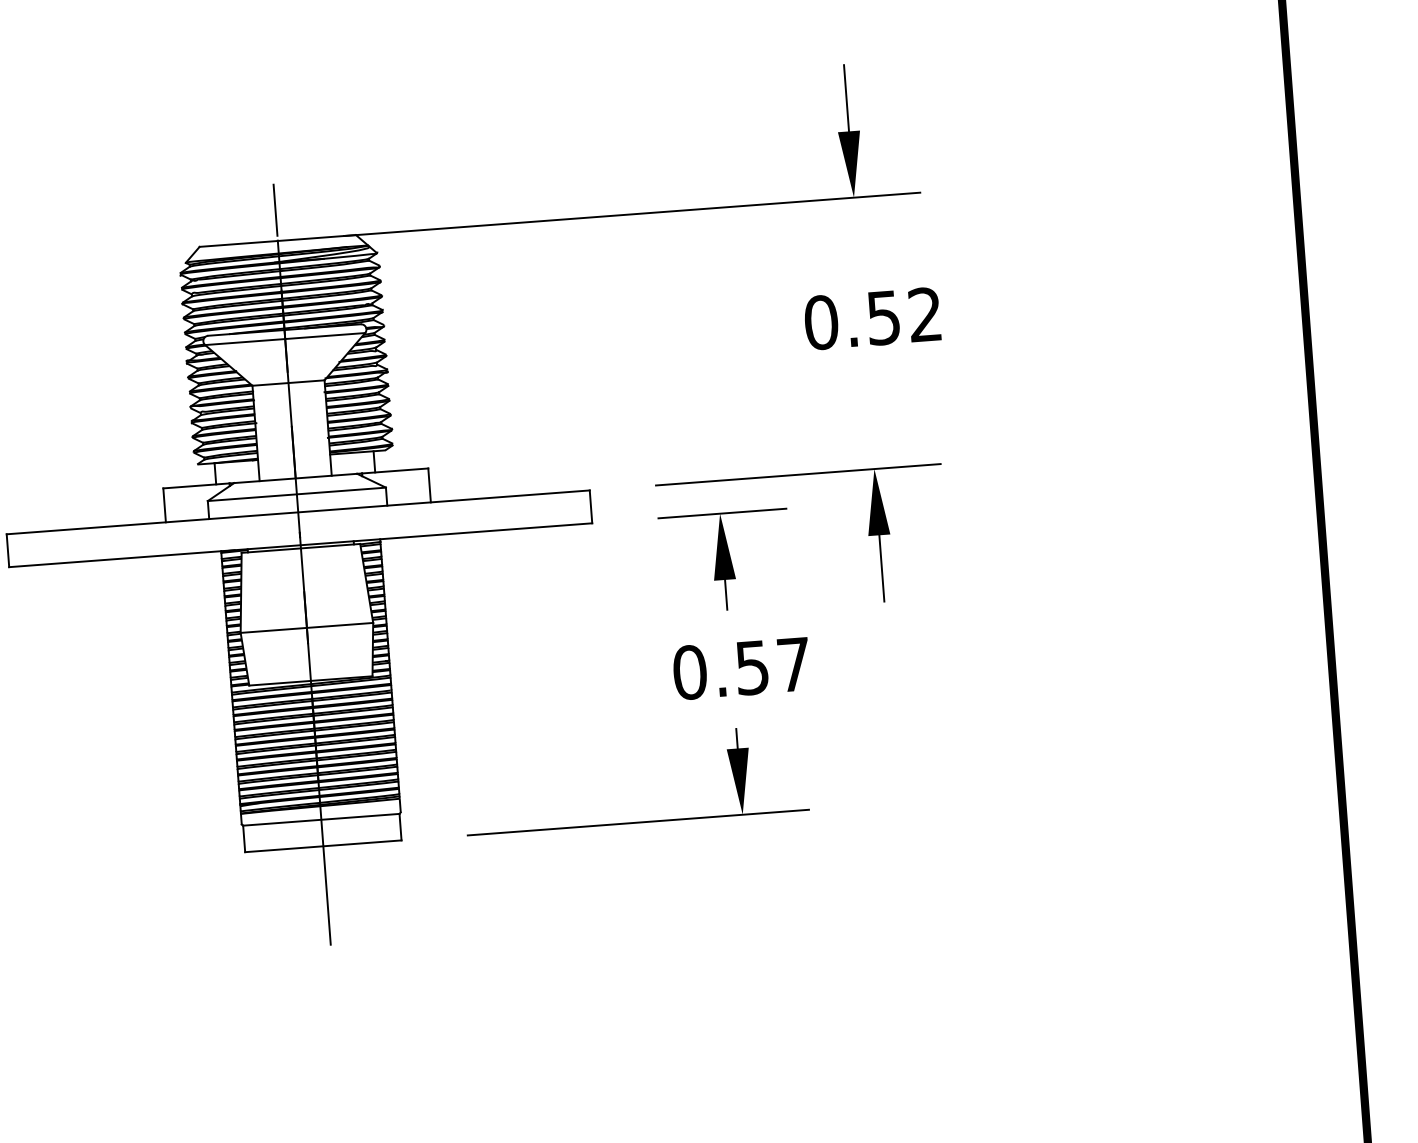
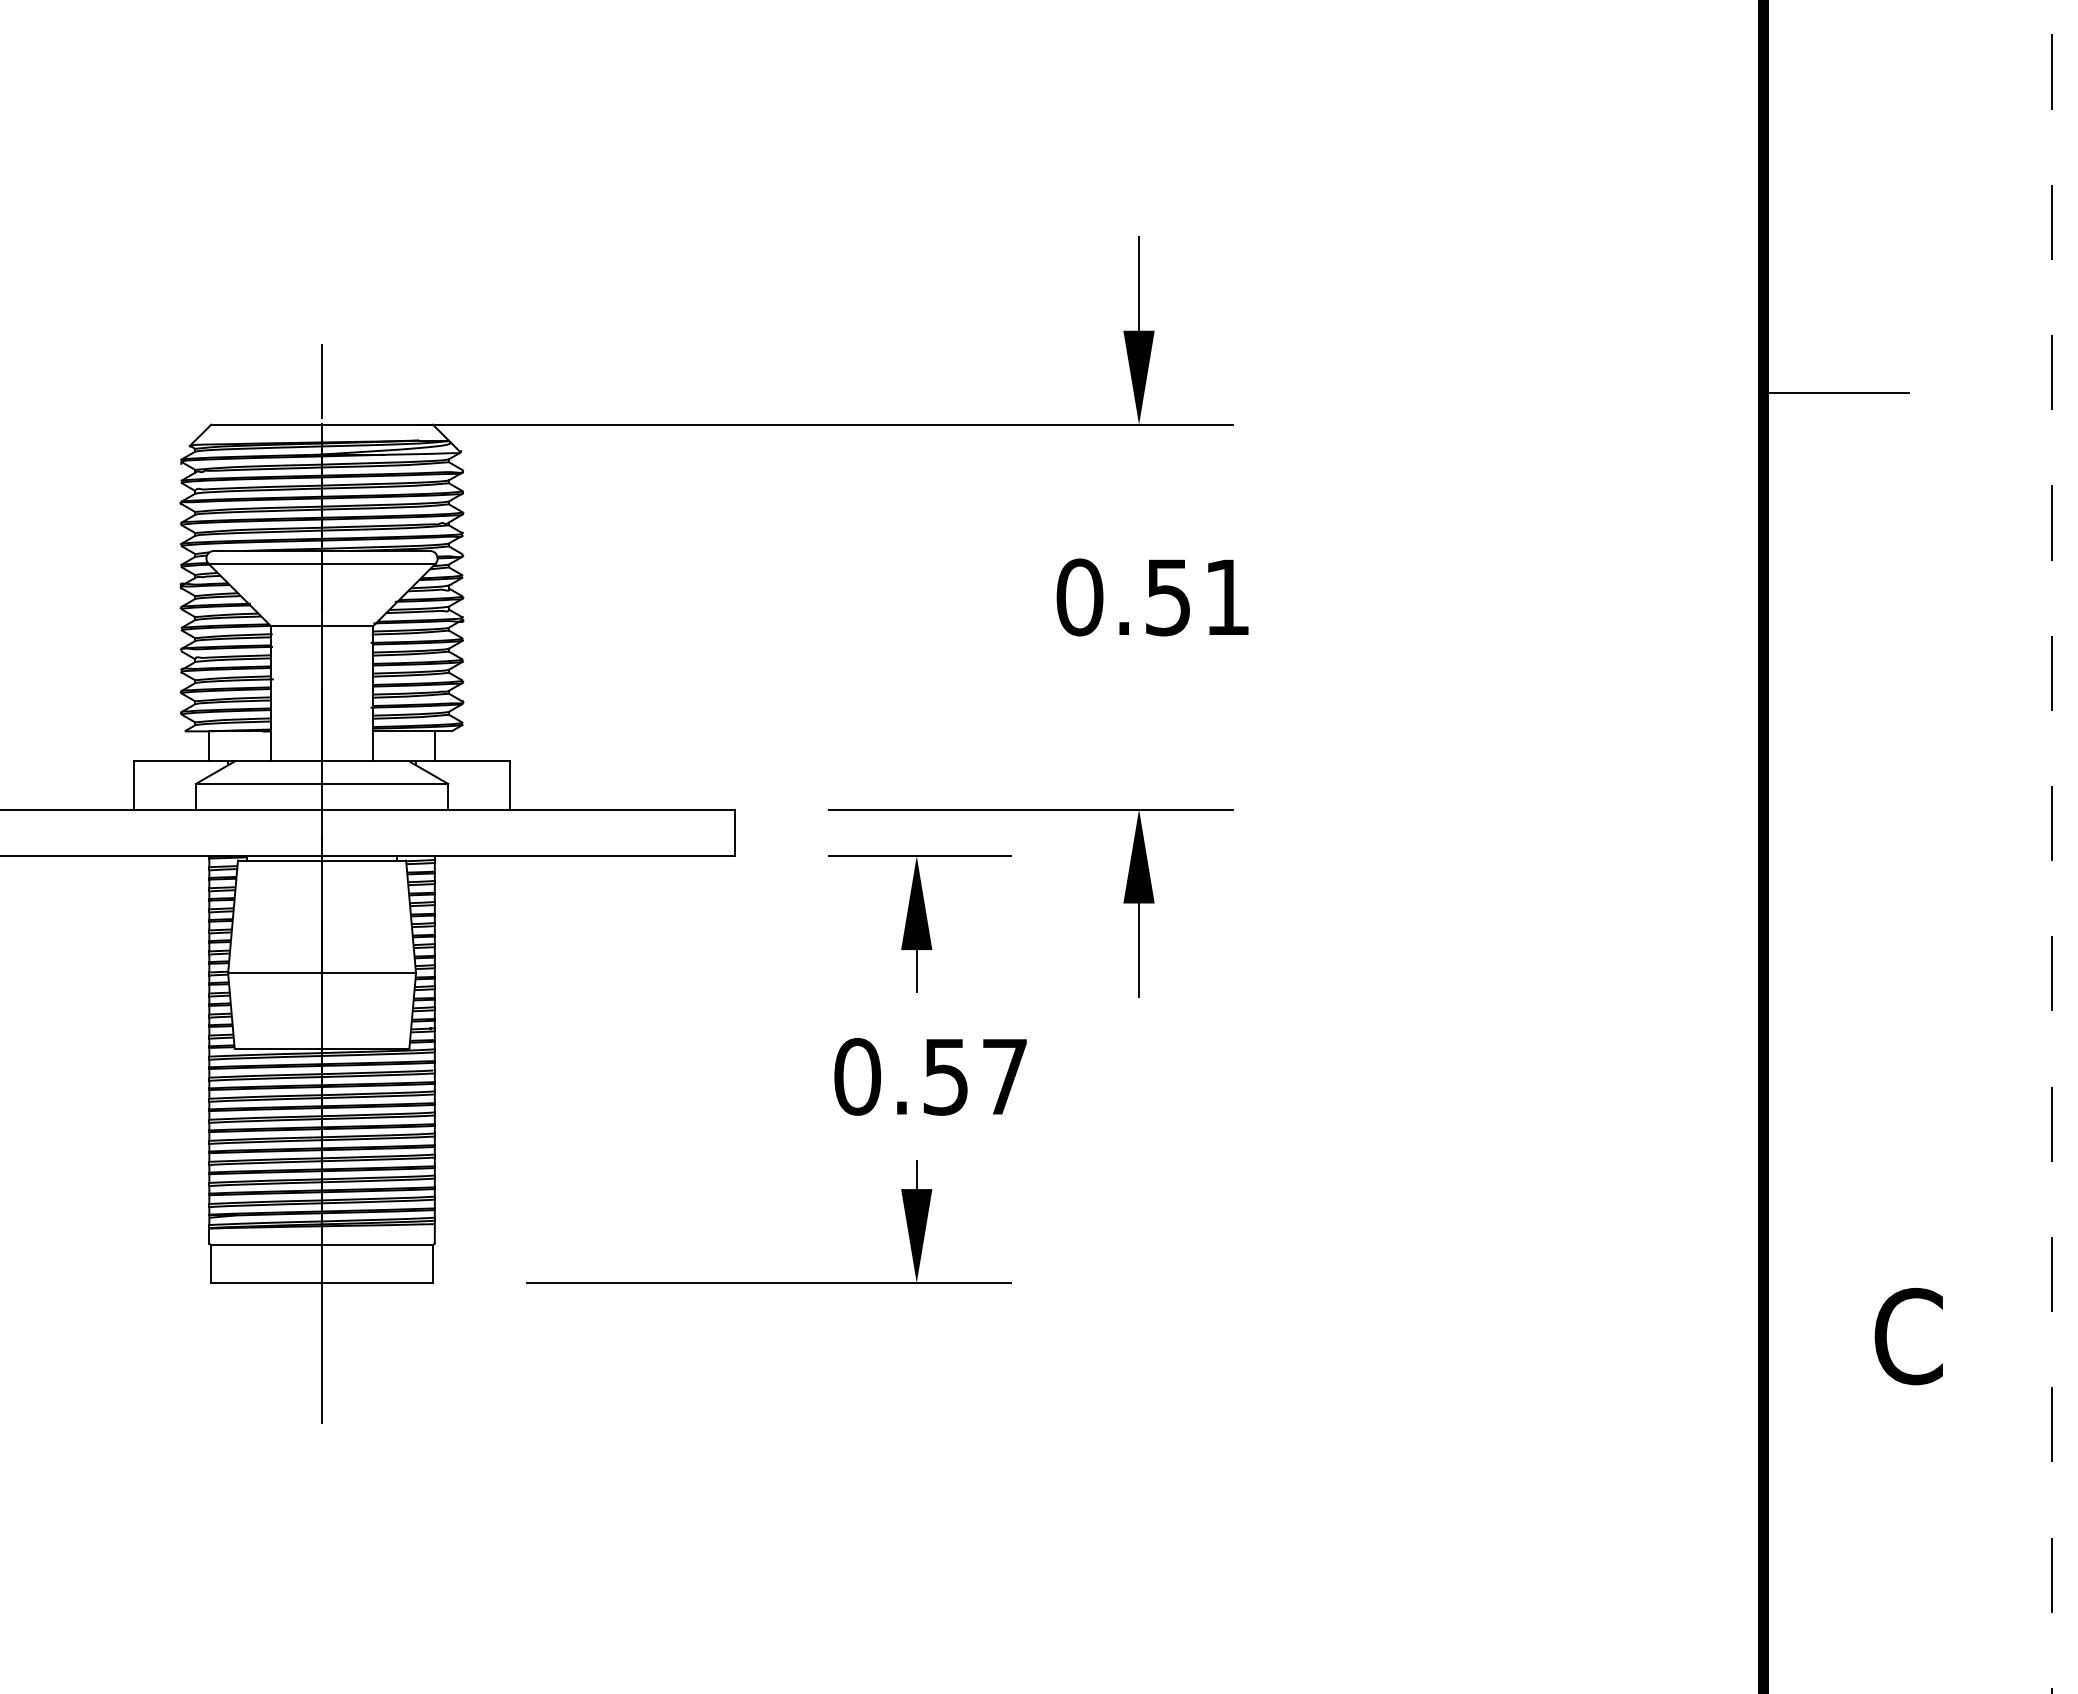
line: (1343, 138) -> (1835, 393), added
text: (924, 314) -> (1226, 596), 0.52 -> 0.51

